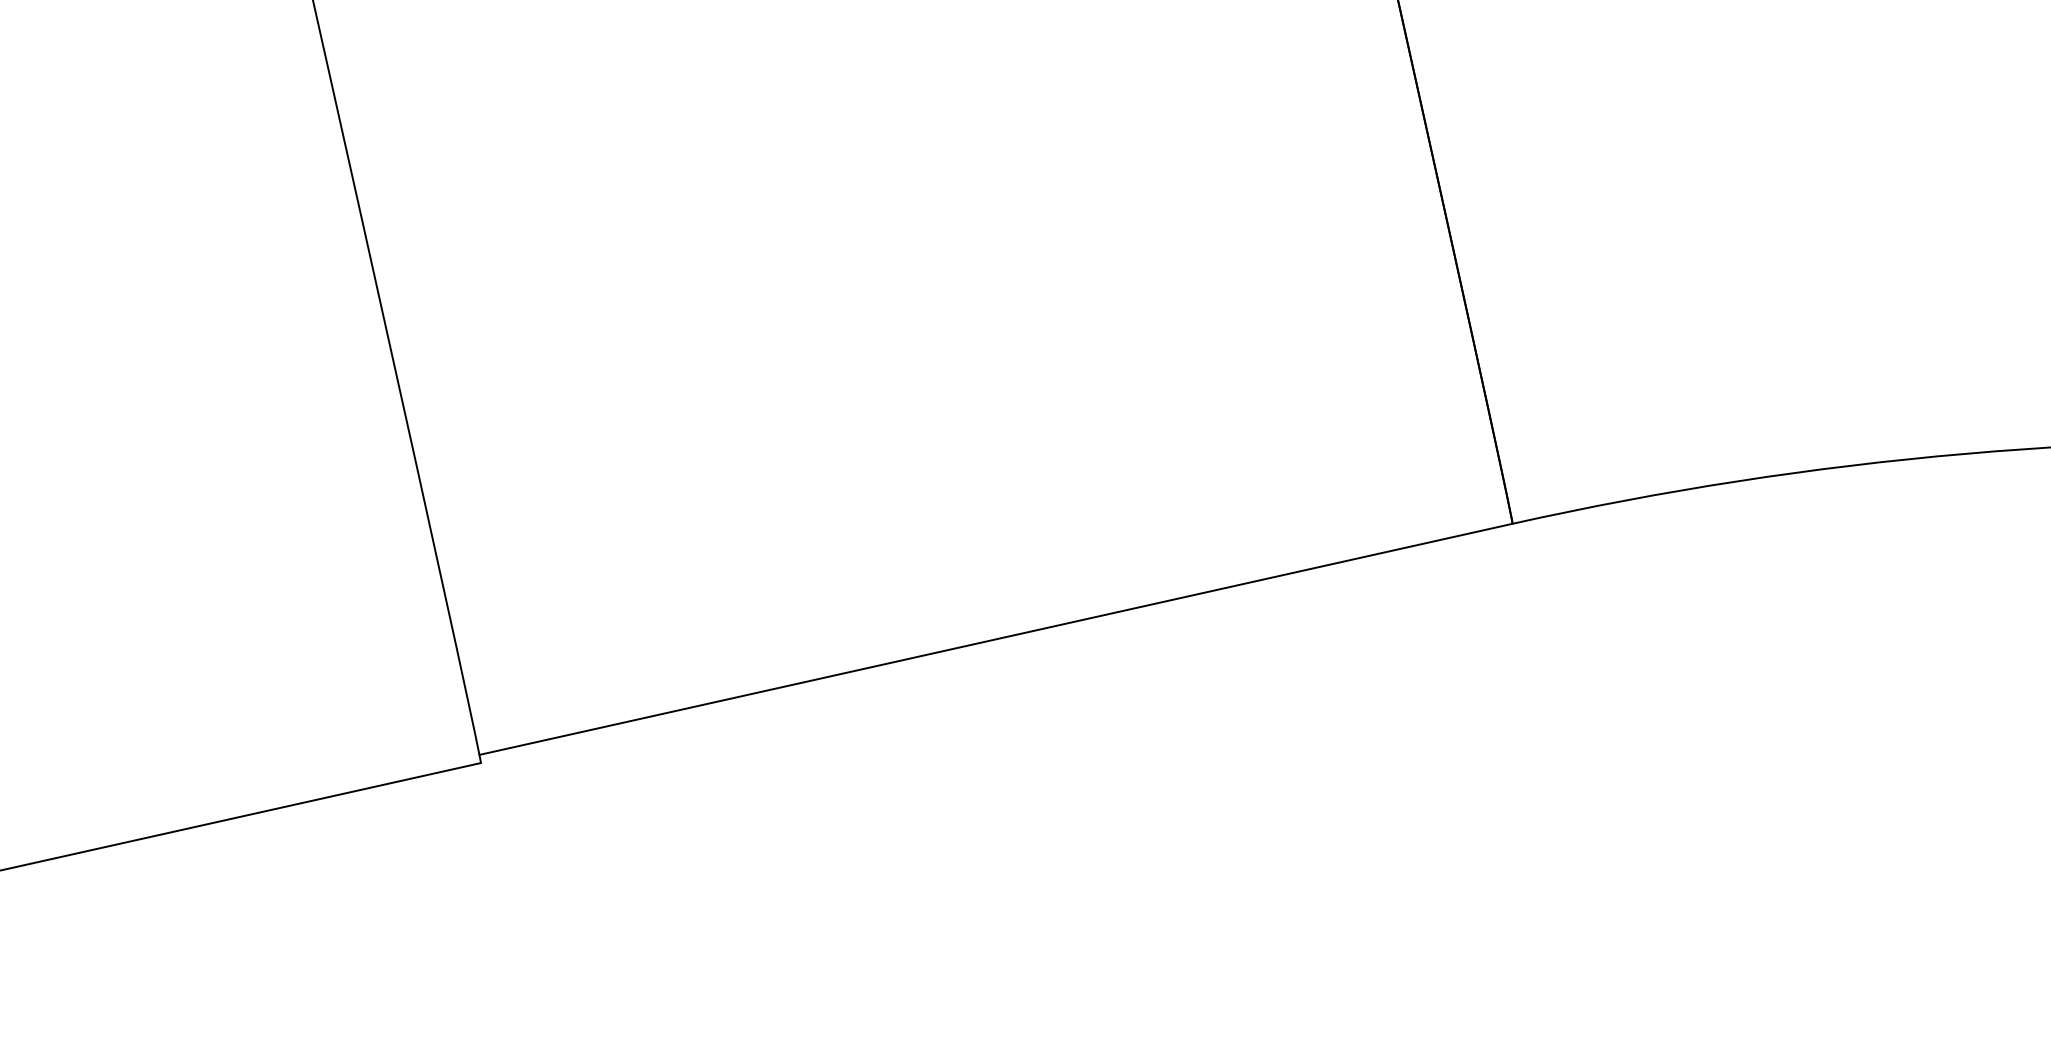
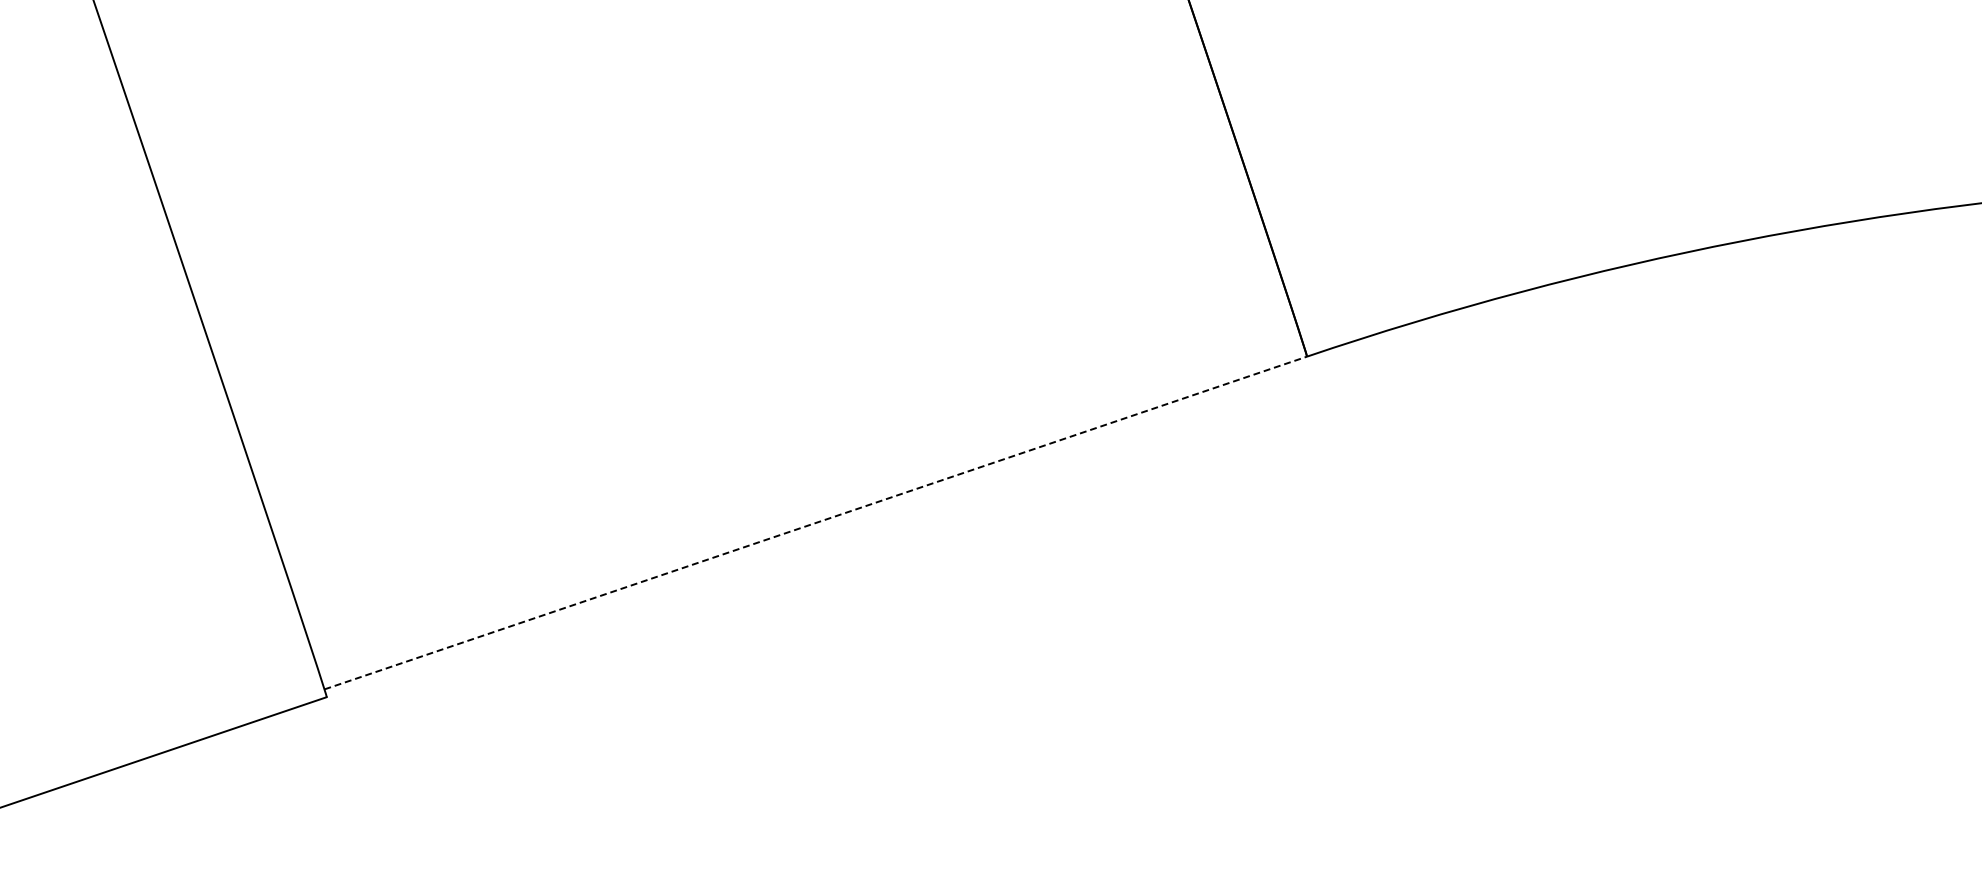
line: (996, 639) -> (816, 523), solid -> dashed

